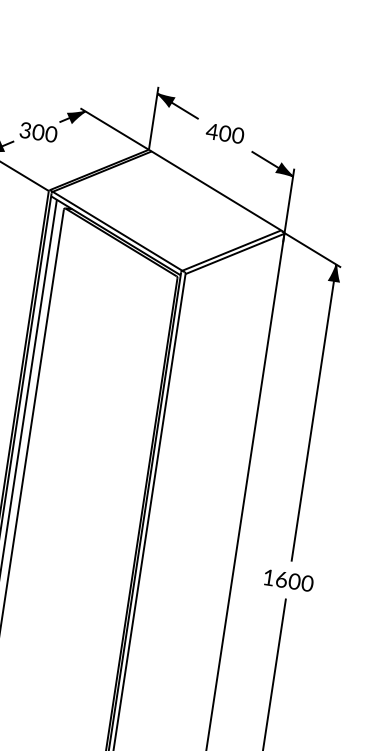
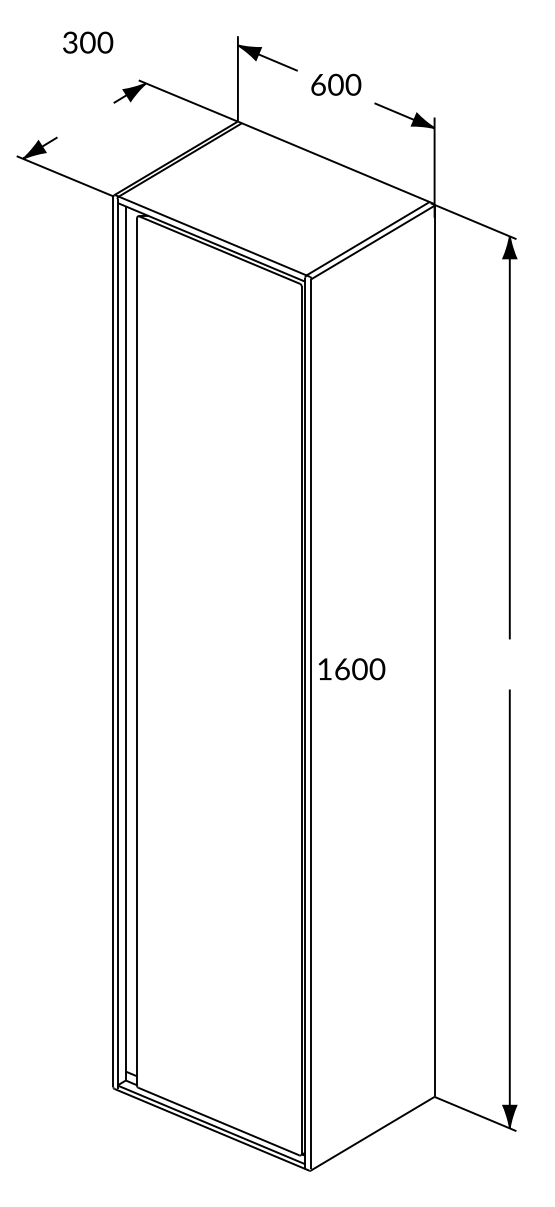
text: (212, 131) -> (318, 84), 400 -> 600
text: (38, 132) -> (88, 42), moved
text: (289, 580) -> (352, 669), moved

